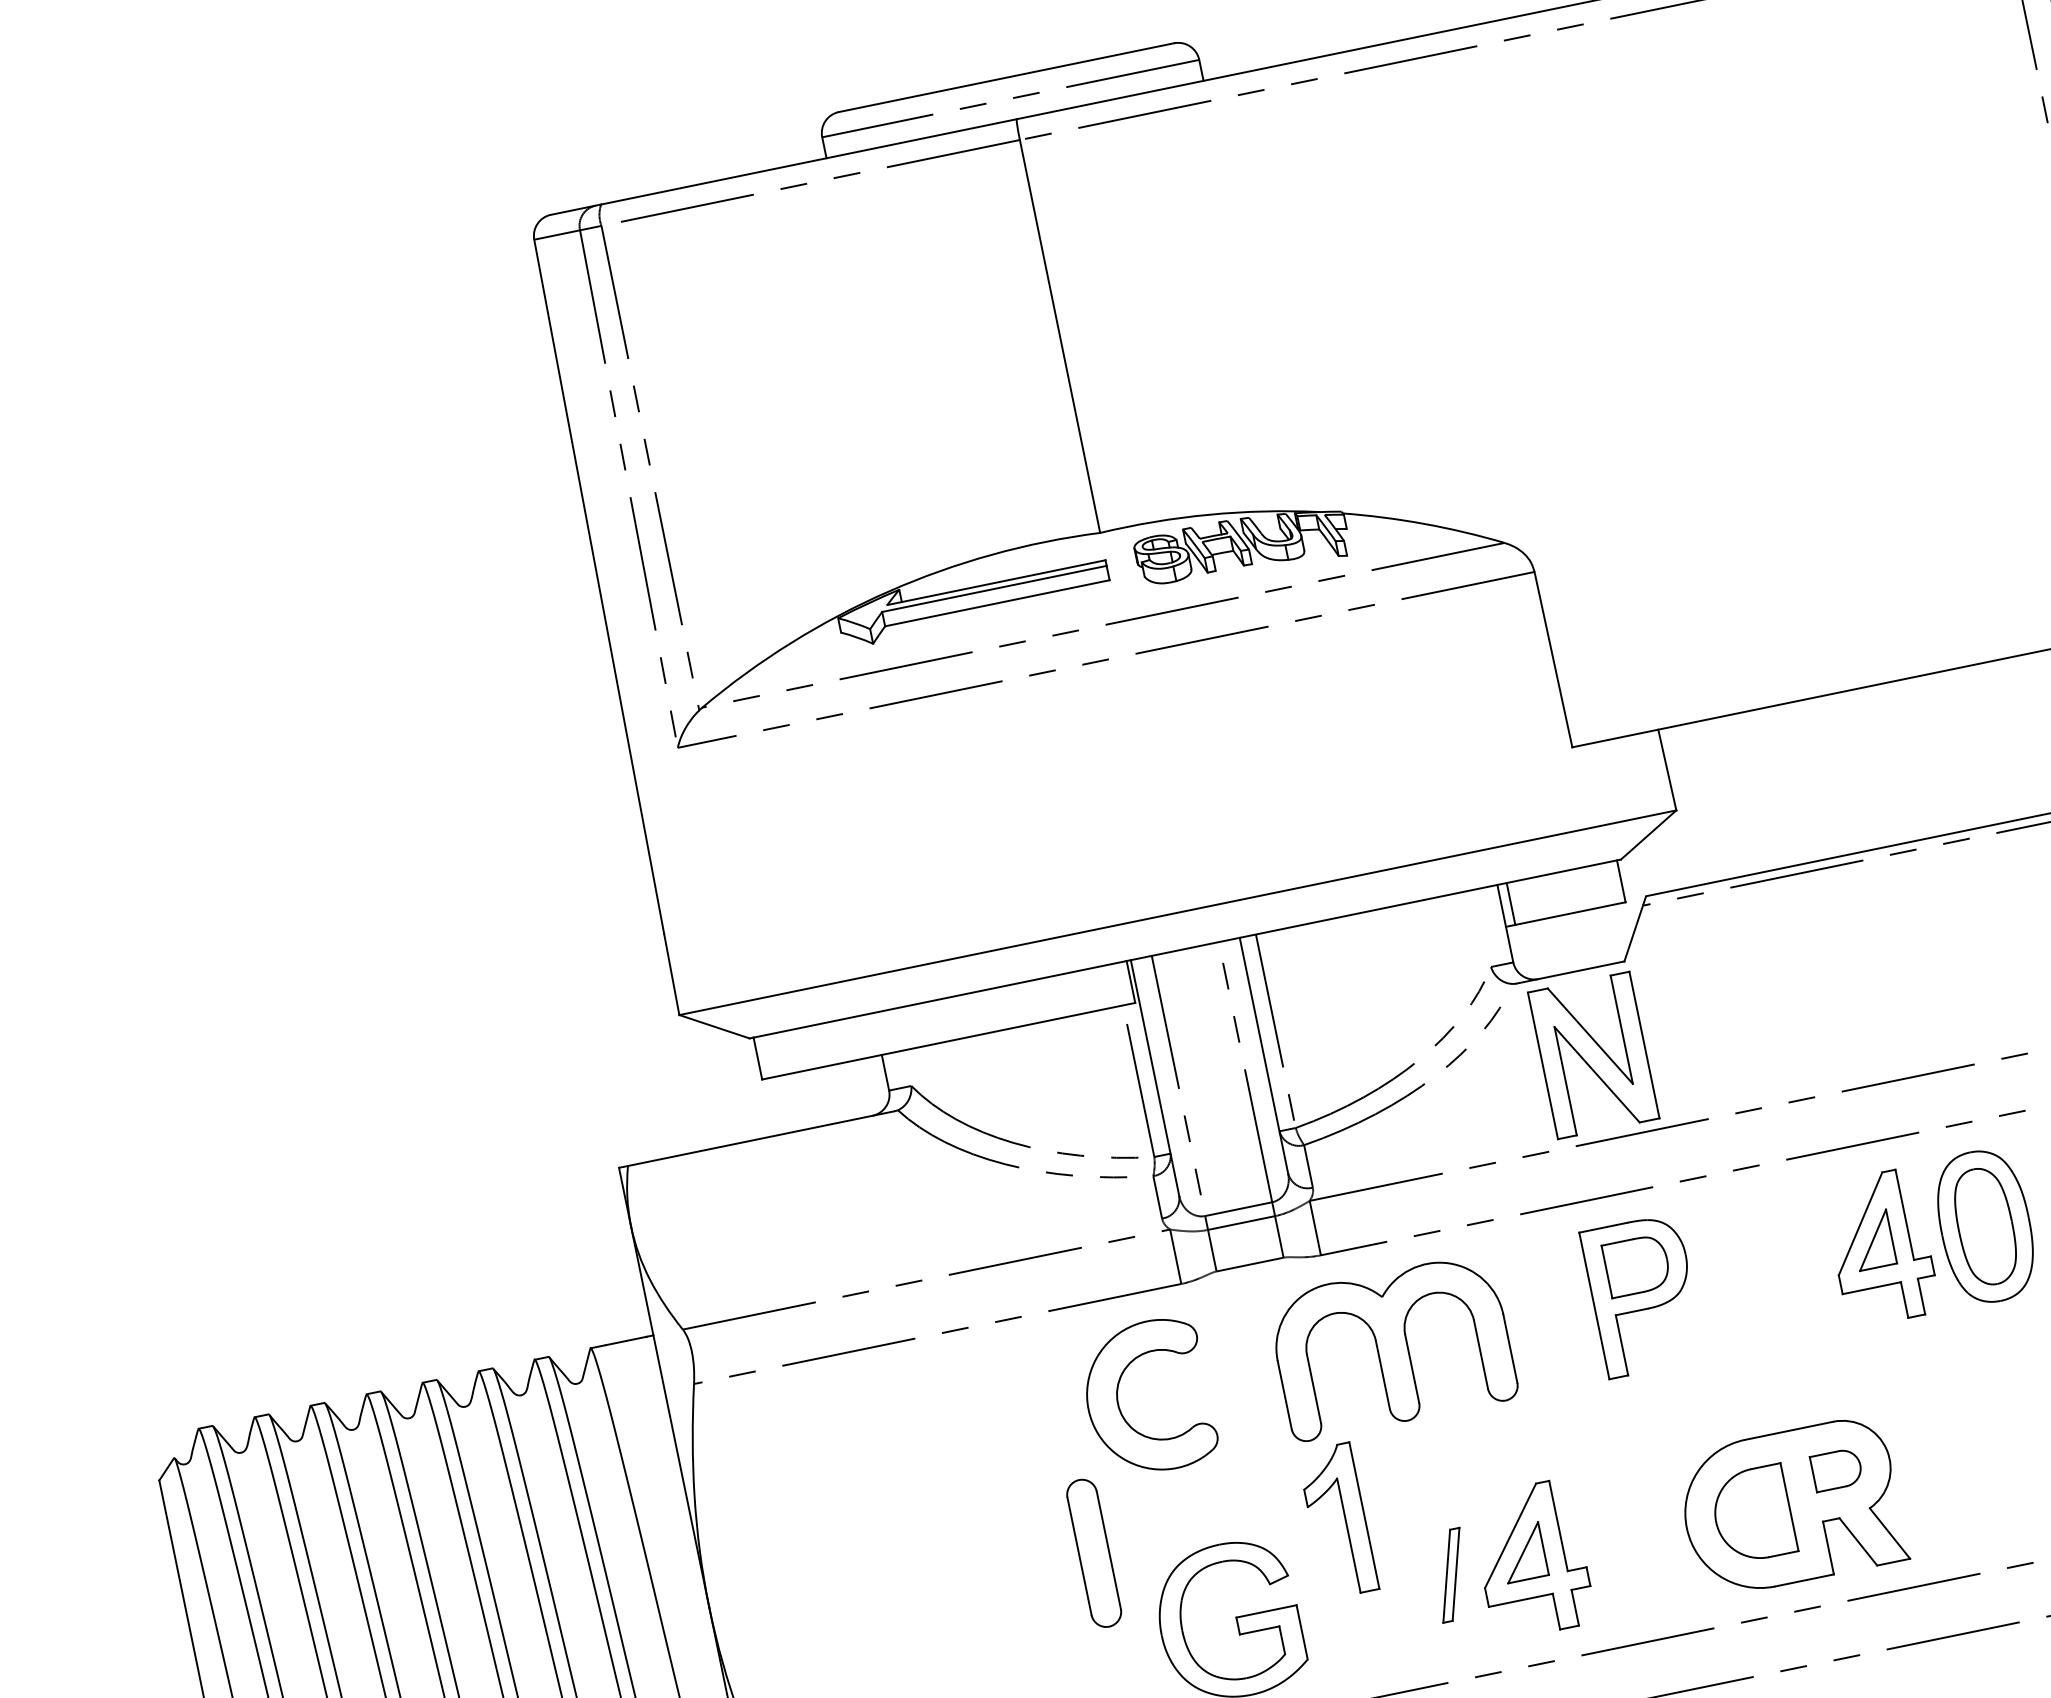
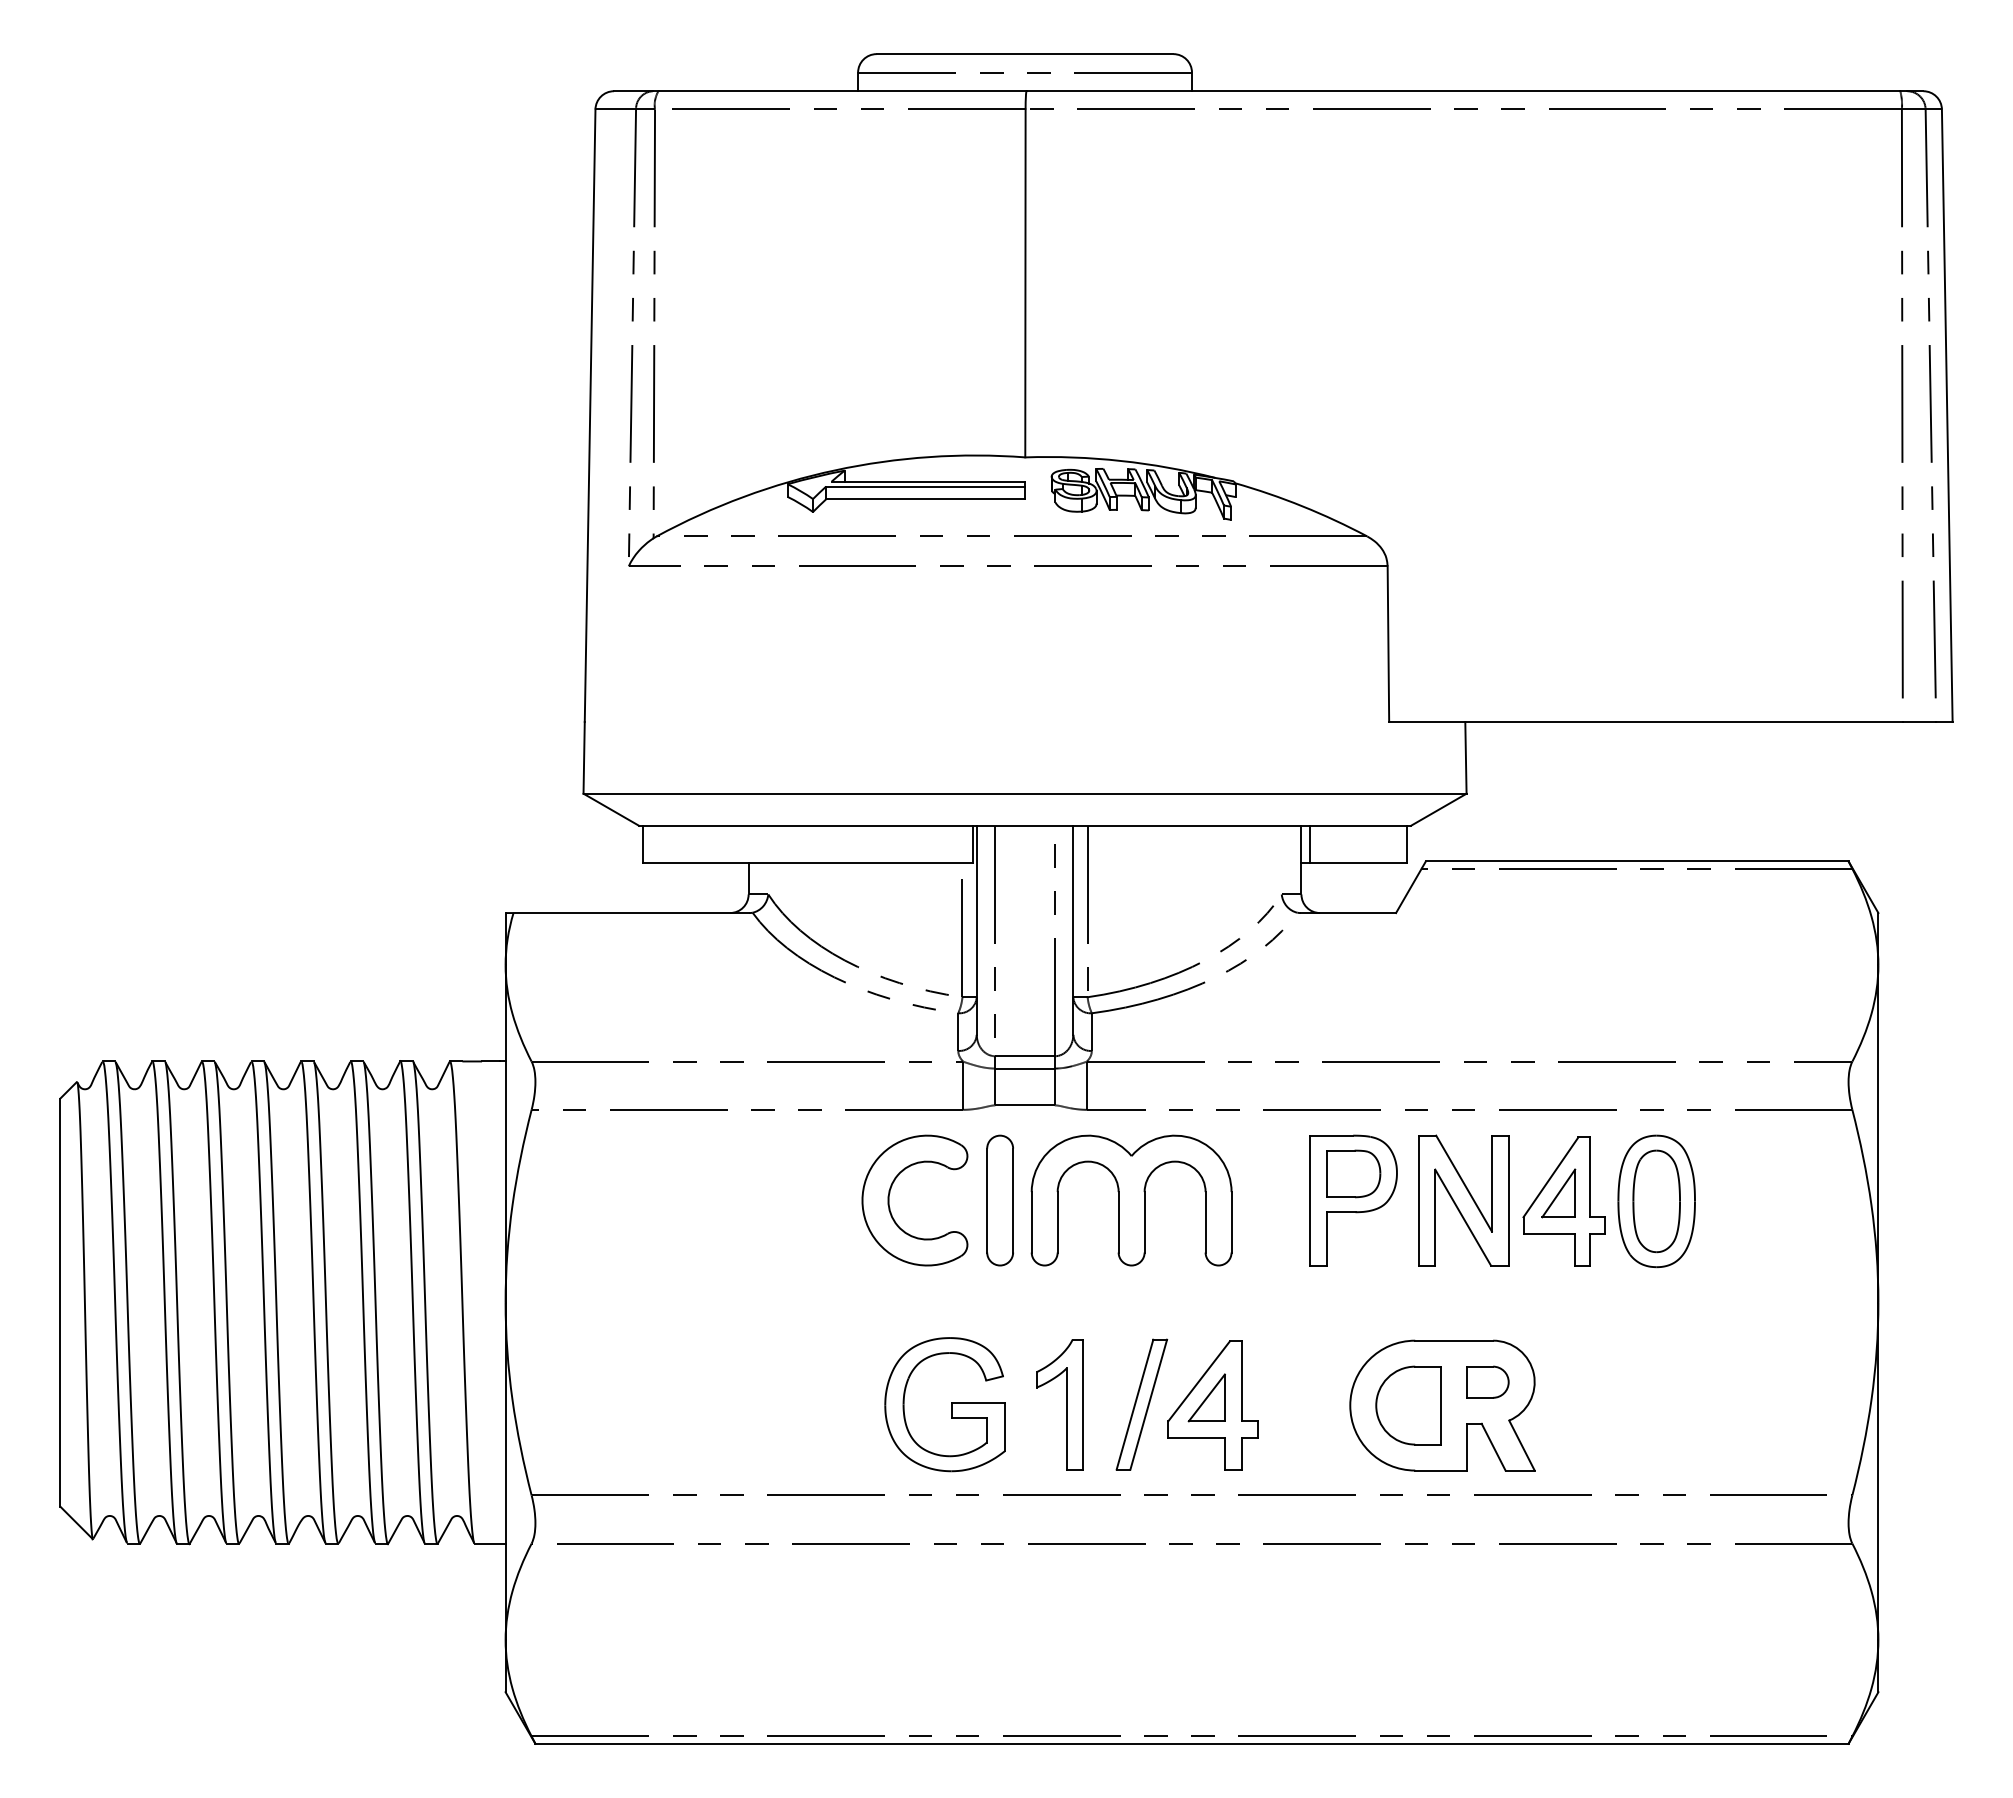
part: (1593, 1055) -> (1463, 1200), moved
part: (1345, 1519) -> (1066, 1404), moved
part: (1093, 1553) -> (999, 1200), moved
part: (1450, 1575) -> (1141, 1404), size x1.67

